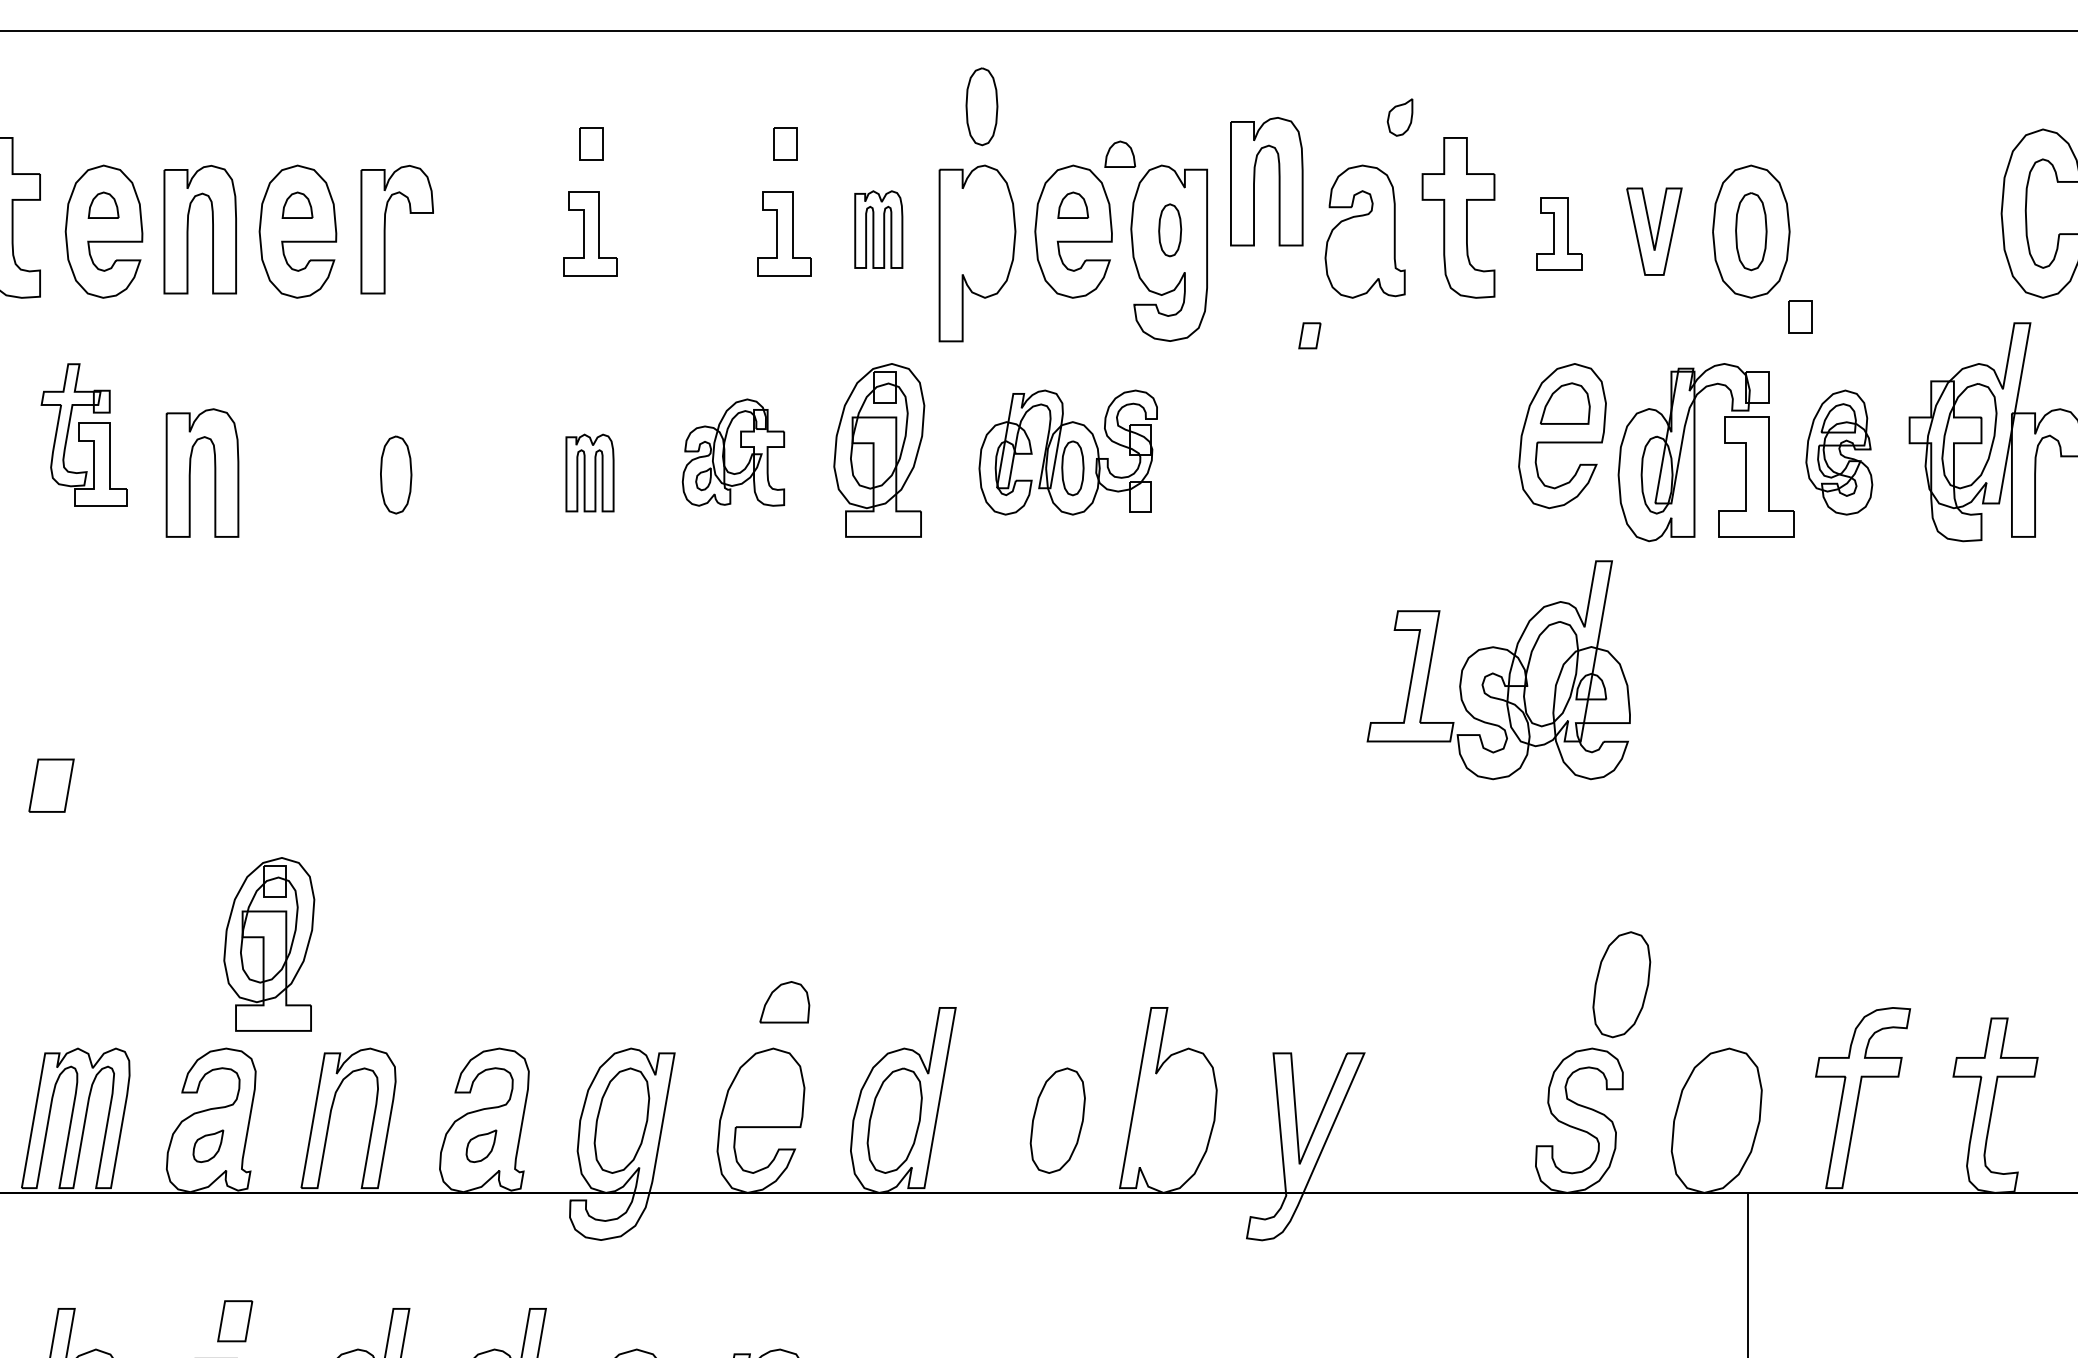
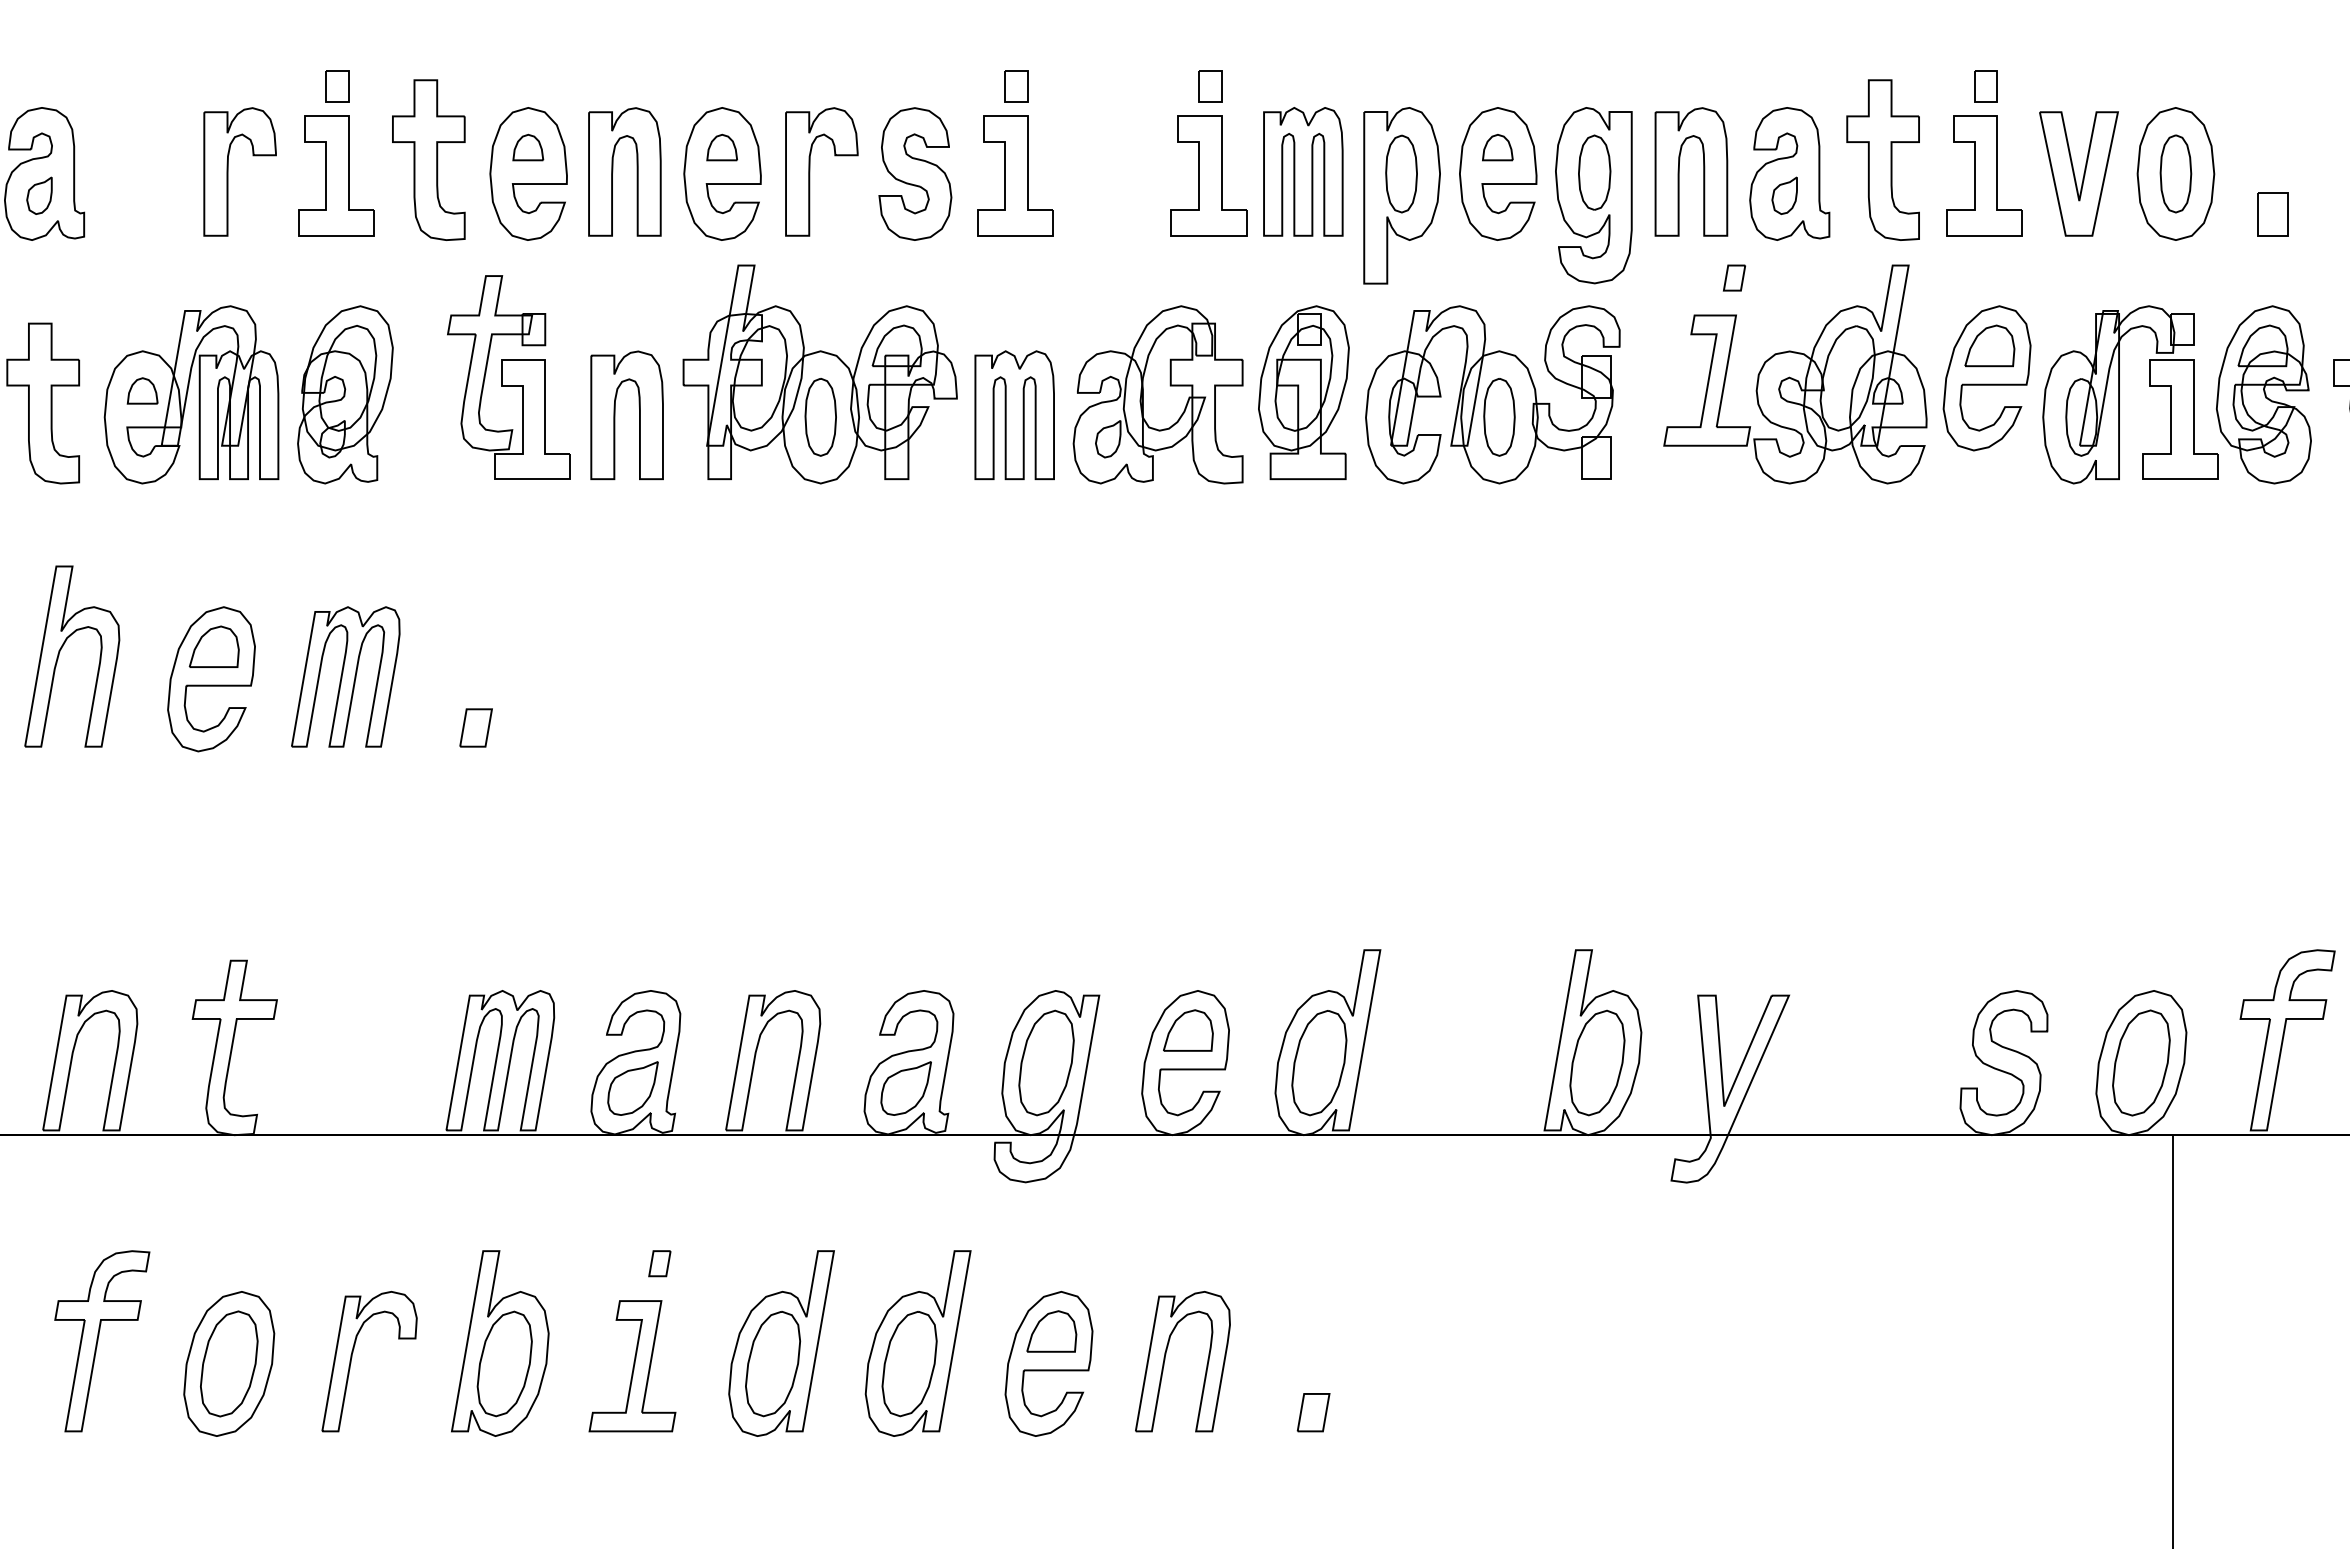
part: (981, 106) -> (1401, 173), moved
part: (1399, 117) -> (1784, 195), moved
part: (1119, 154) -> (1544, 96), removed
part: (1254, 181) -> (1679, 171), moved
part: (878, 229) -> (1303, 171), size x1.67
part: (1169, 230) -> (1594, 172), size x1.43
part: (490, 231) -> (915, 173), added
part: (1653, 231) -> (2078, 173), size x1.43
part: (590, 233) -> (1015, 175), size x1.43
part: (783, 233) -> (1208, 175), size x1.43
part: (1559, 233) -> (1984, 175), size x1.67
part: (1847, 272) -> (2272, 214), added
part: (1799, 317) -> (1985, 86), moved
part: (394, 432) -> (819, 374), added
part: (83, 435) -> (508, 377), size x1.43
part: (732, 452) -> (1157, 394), size x1.67
part: (1067, 452) -> (1492, 394), size x1.43
part: (1838, 452) -> (2263, 394), size x1.43
part: (589, 473) -> (1014, 415), size x1.67
part: (1498, 670) -> (1795, 374), moved
part: (50, 785) -> (475, 727), size x0.71
part: (268, 944) -> (693, 886), removed
part: (1621, 984) -> (2141, 1062), moved
part: (784, 1002) -> (1188, 1030), moved
part: (1057, 1120) -> (1597, 1062), moved
part: (207, 1146) -> (632, 1088), size x1.67
part: (480, 1146) -> (905, 1088), size x1.67
part: (234, 1321) -> (659, 1263), size x0.62

